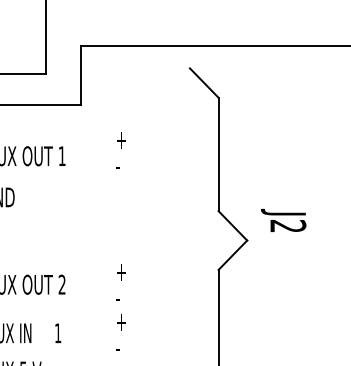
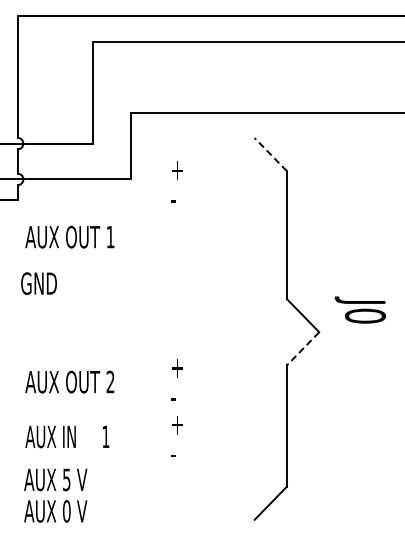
line: (203, 82) -> (270, 154), solid -> dashed
text: (120, 150) -> (176, 181), moved
text: (288, 225) -> (365, 315), J2 -> J0
line: (232, 255) -> (302, 349), solid -> dashed

